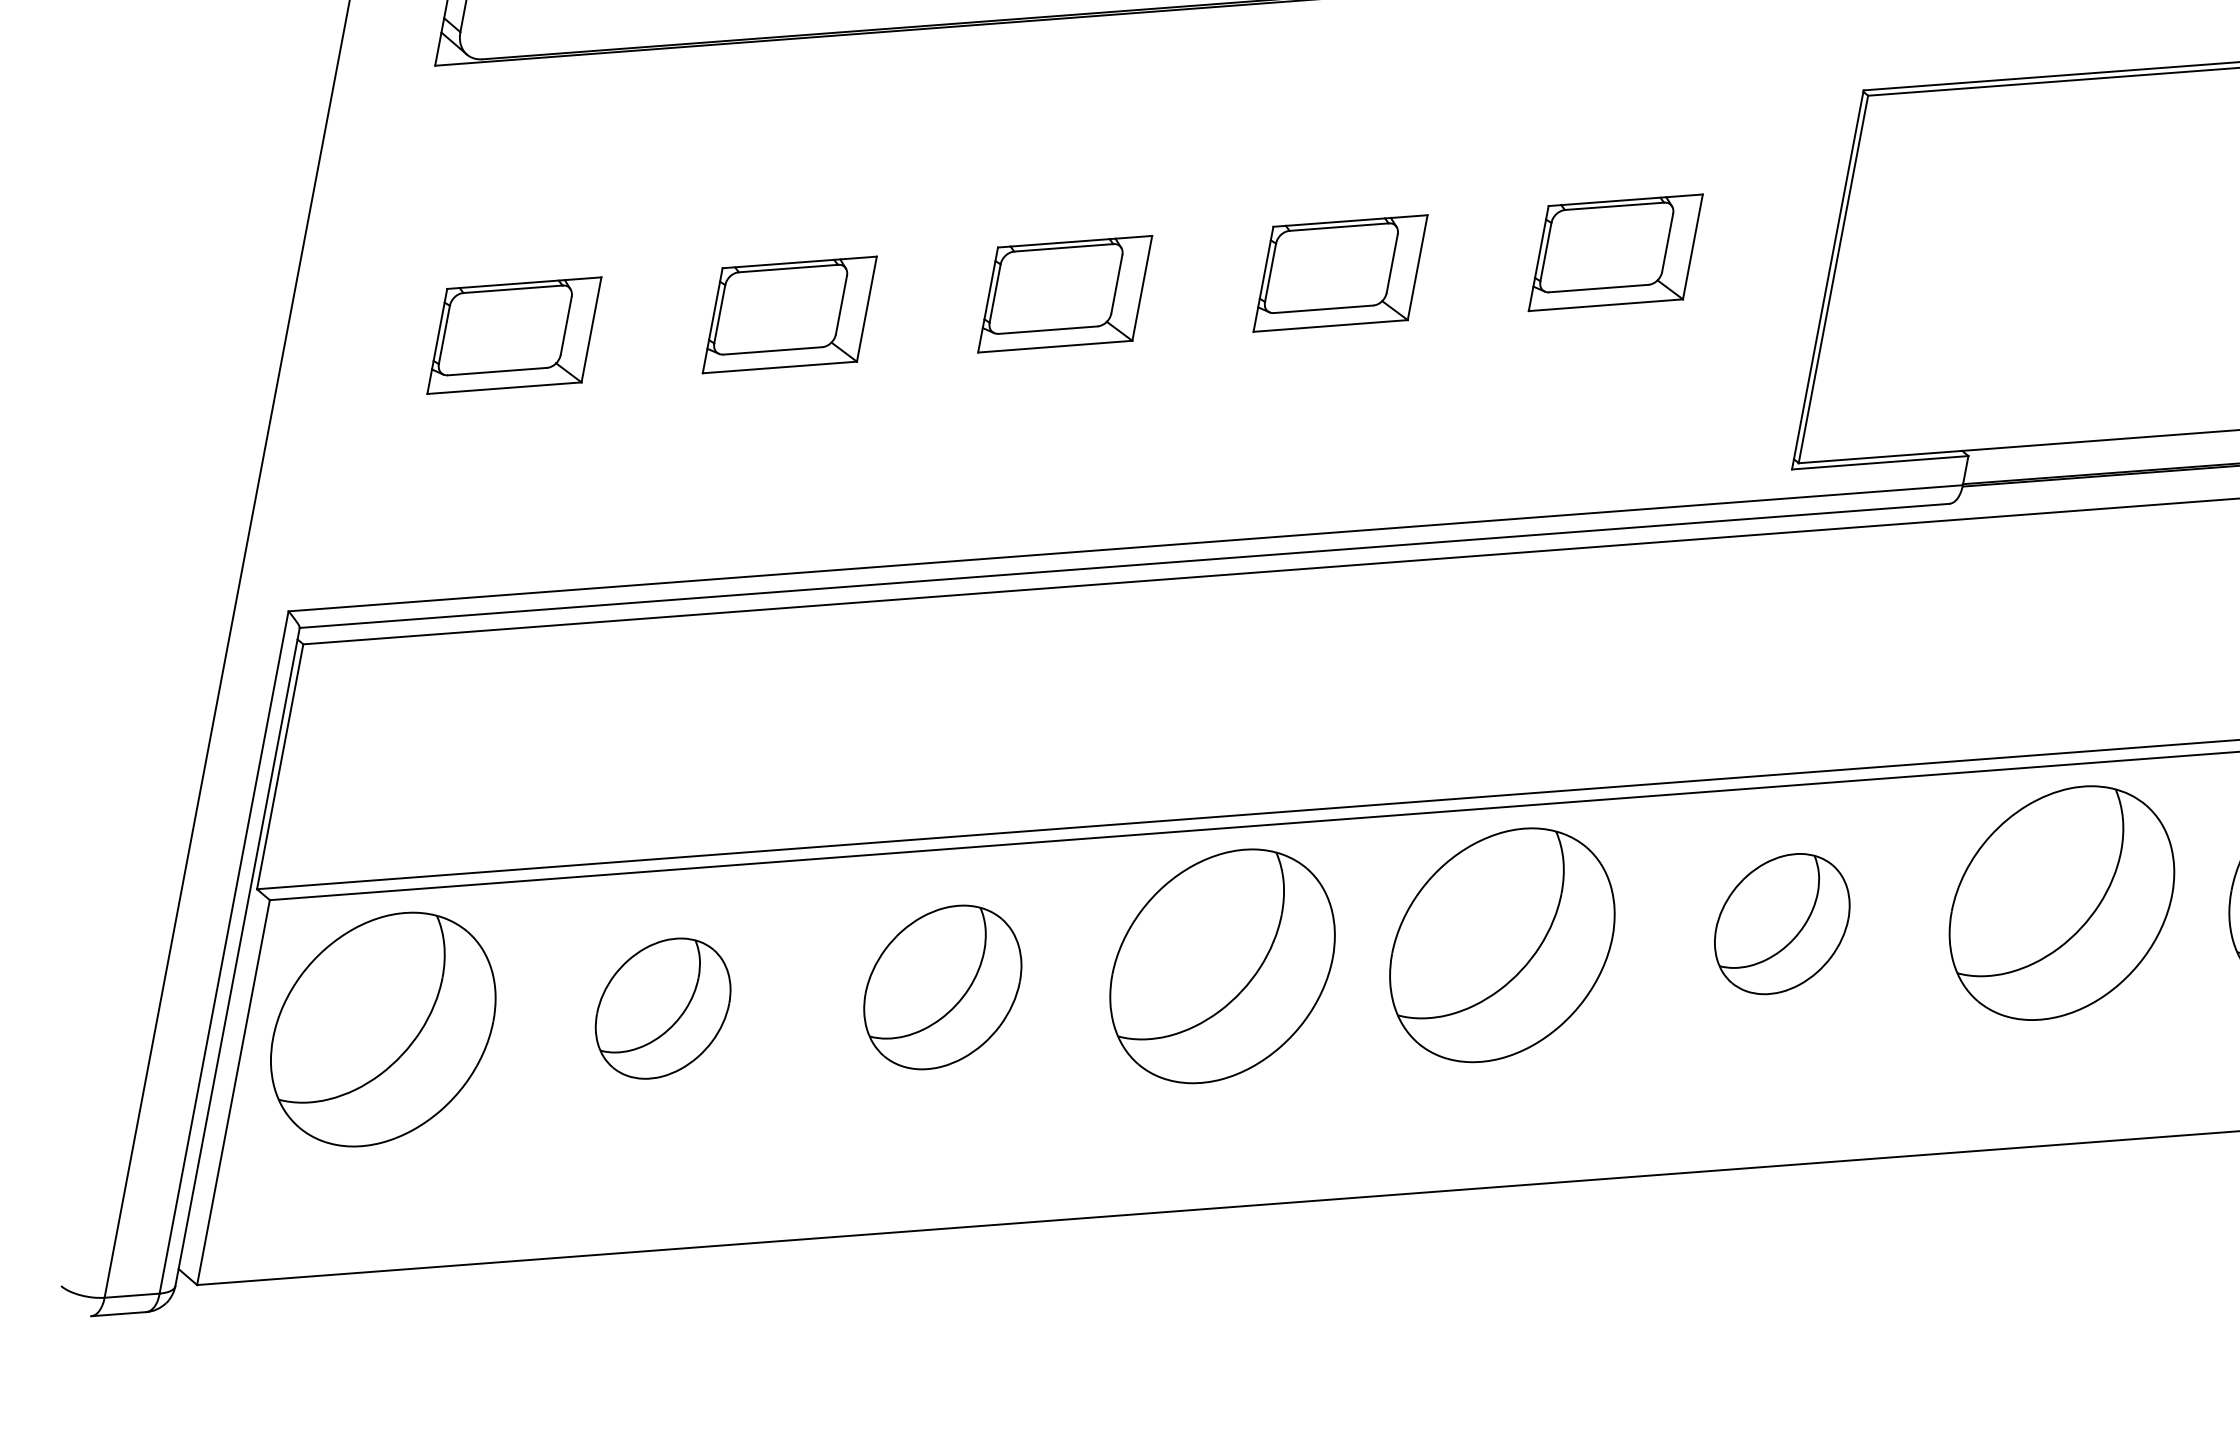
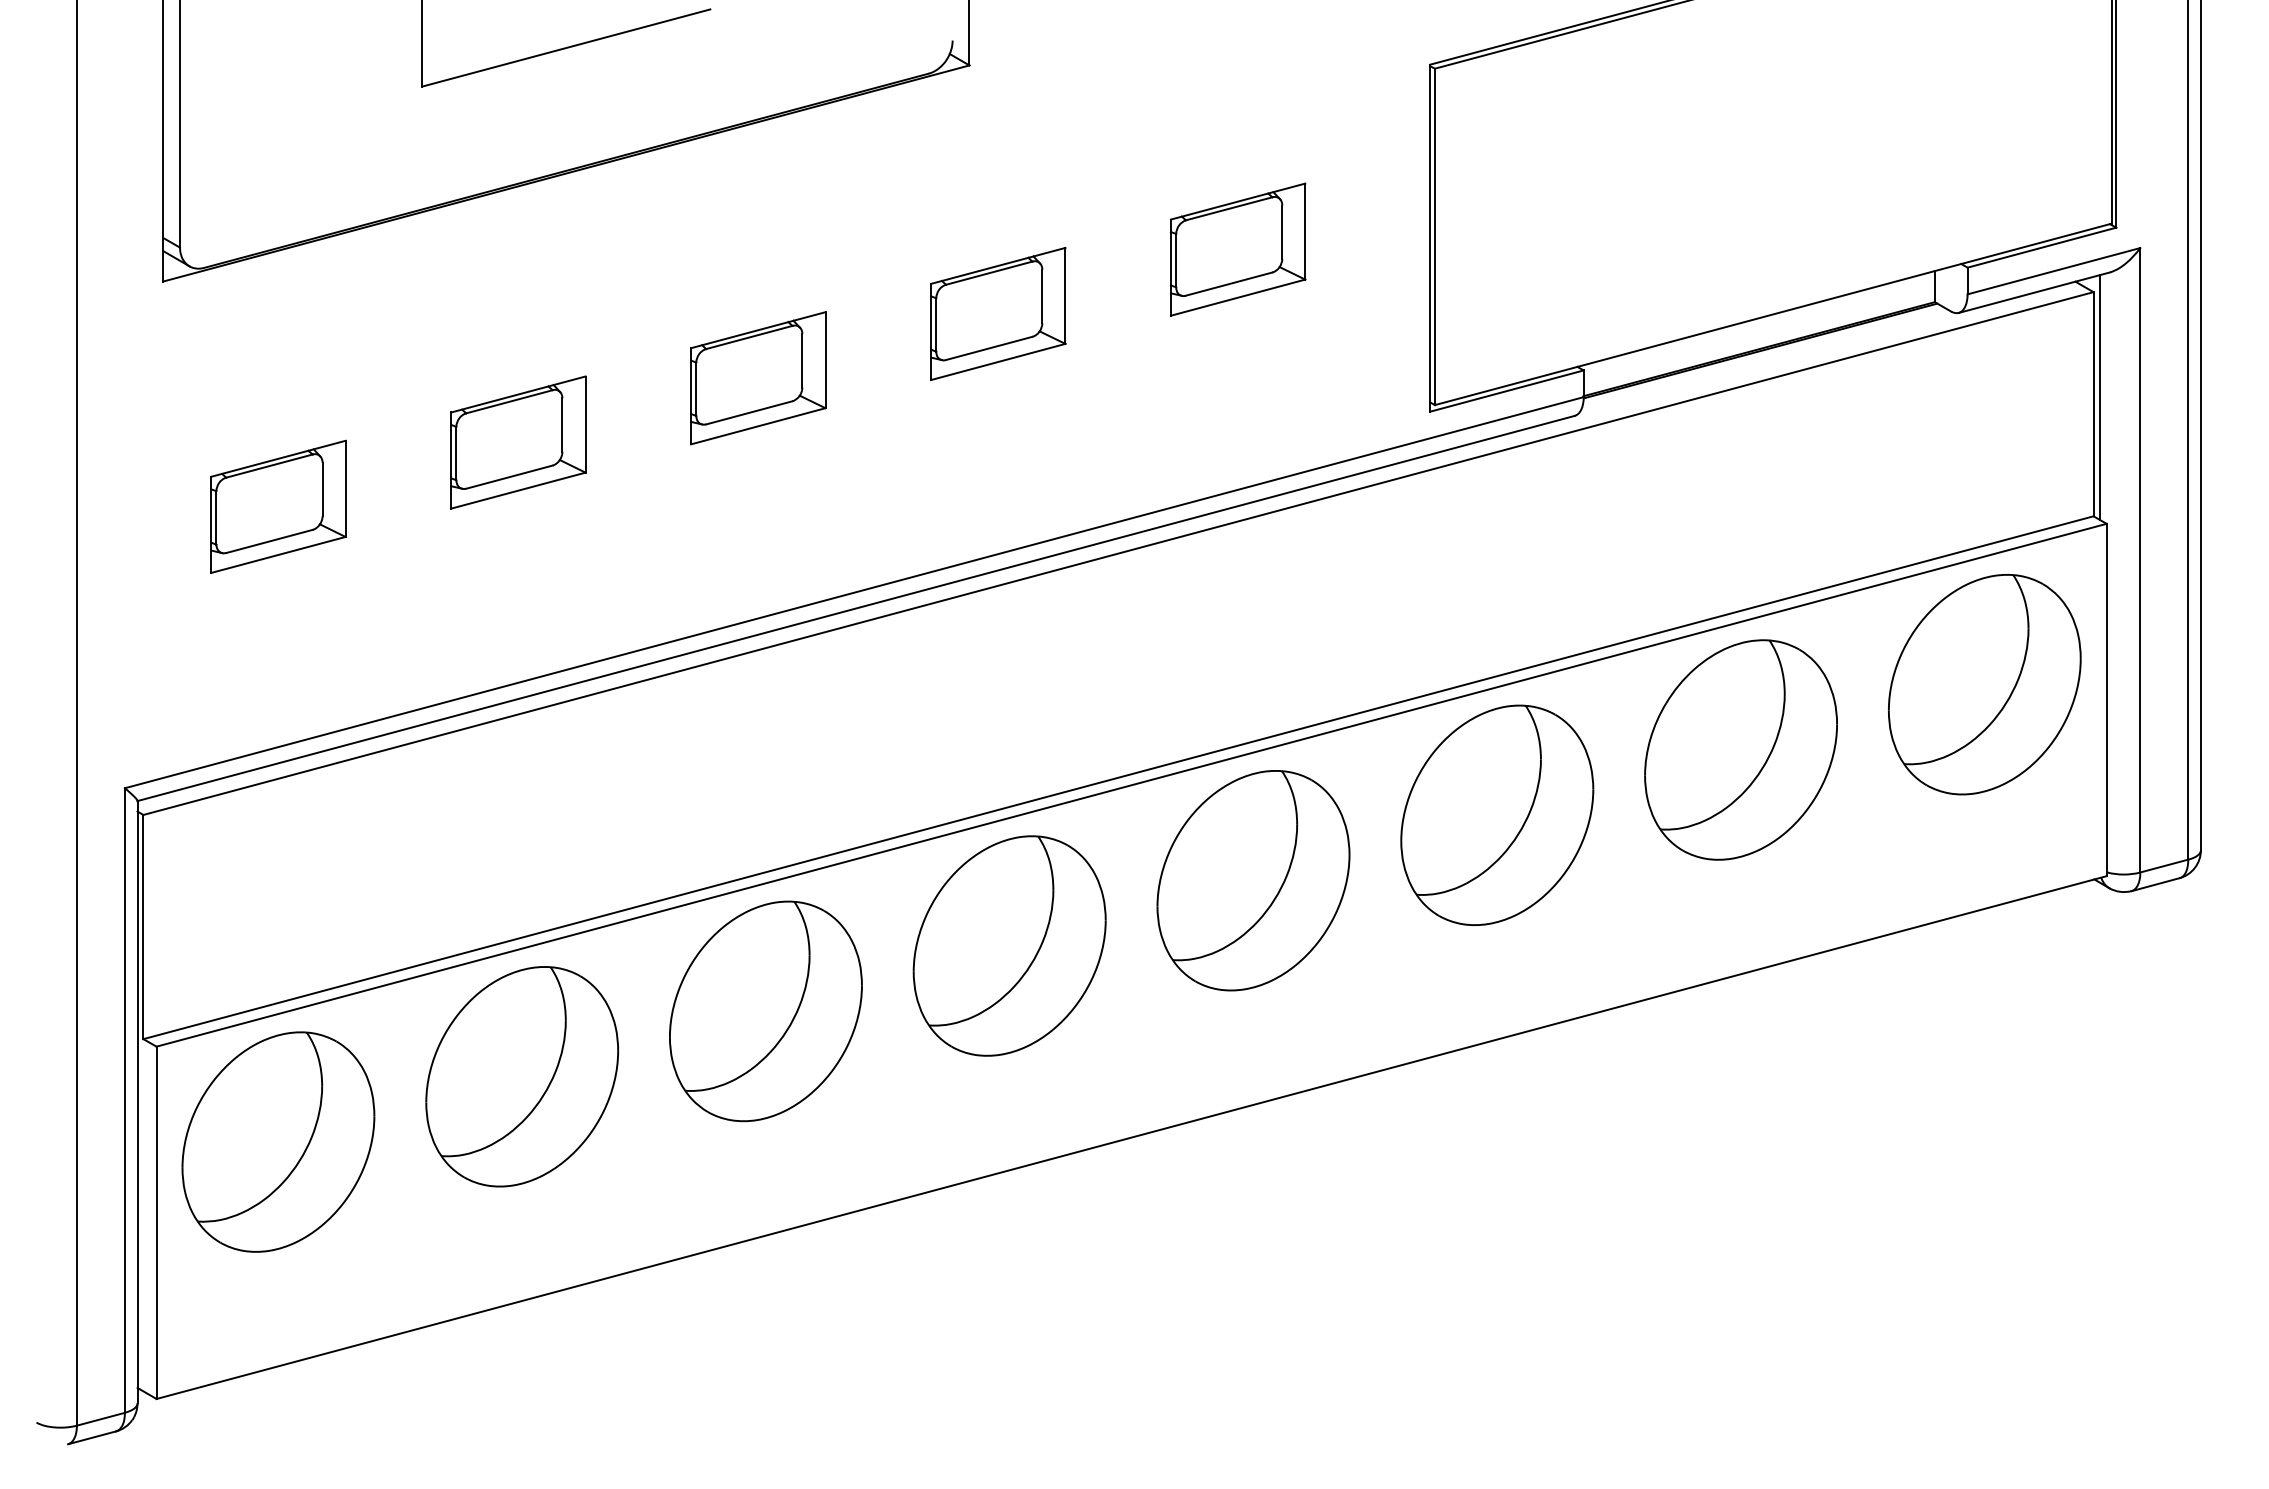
part: (1782, 923) -> (1497, 814), size x1.67
part: (942, 987) -> (765, 1011), size x1.43
part: (663, 1008) -> (522, 1076), size x1.67

